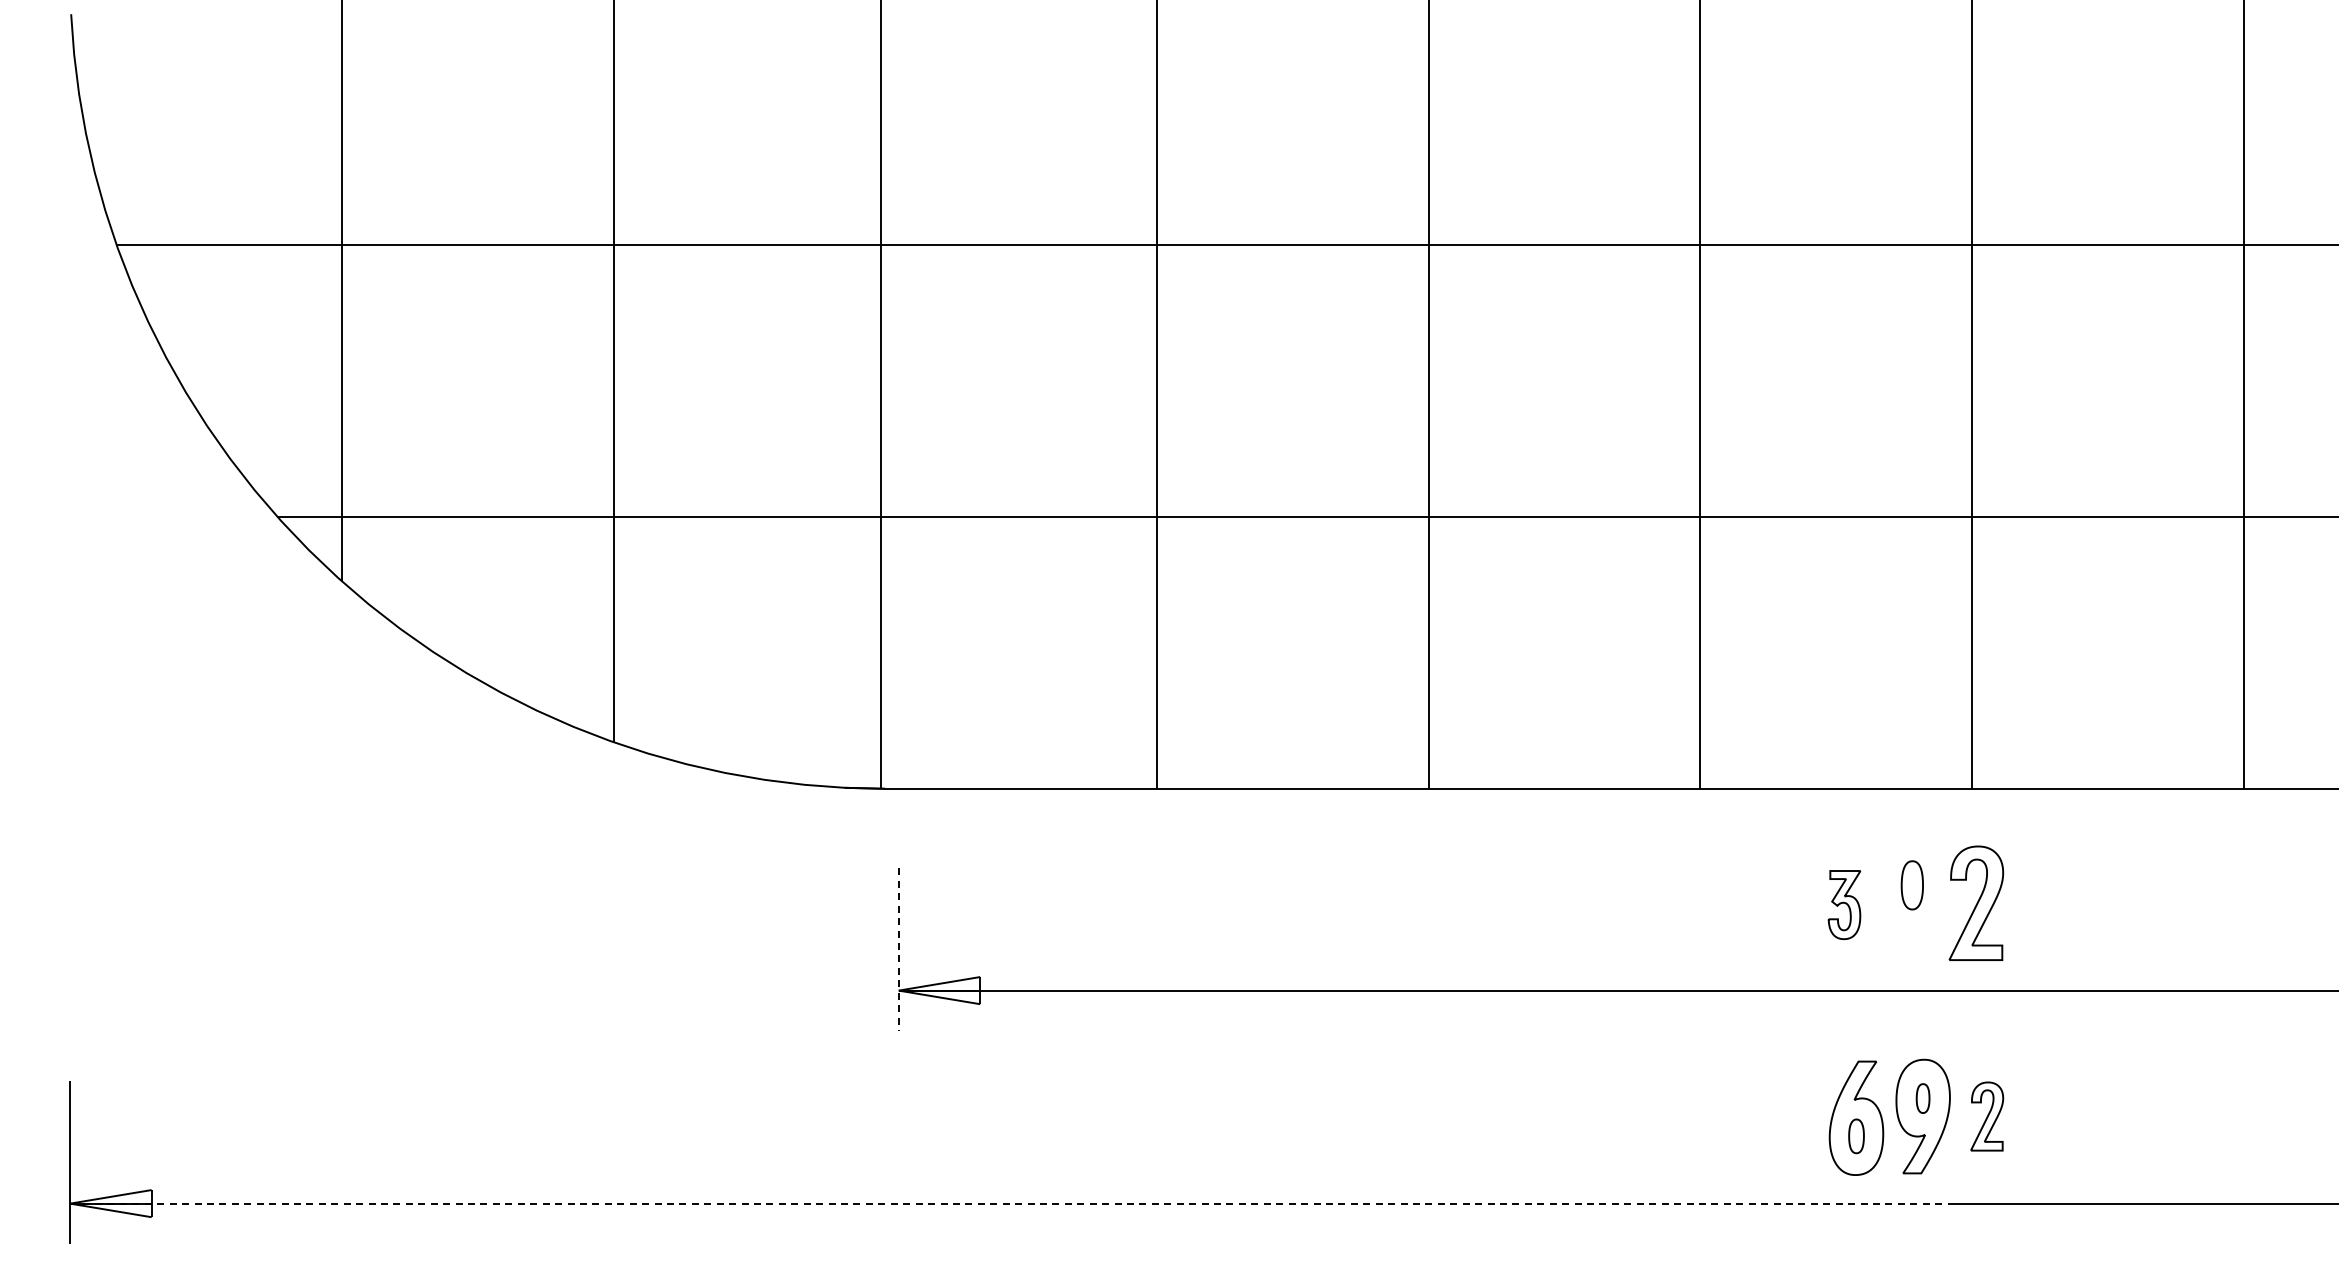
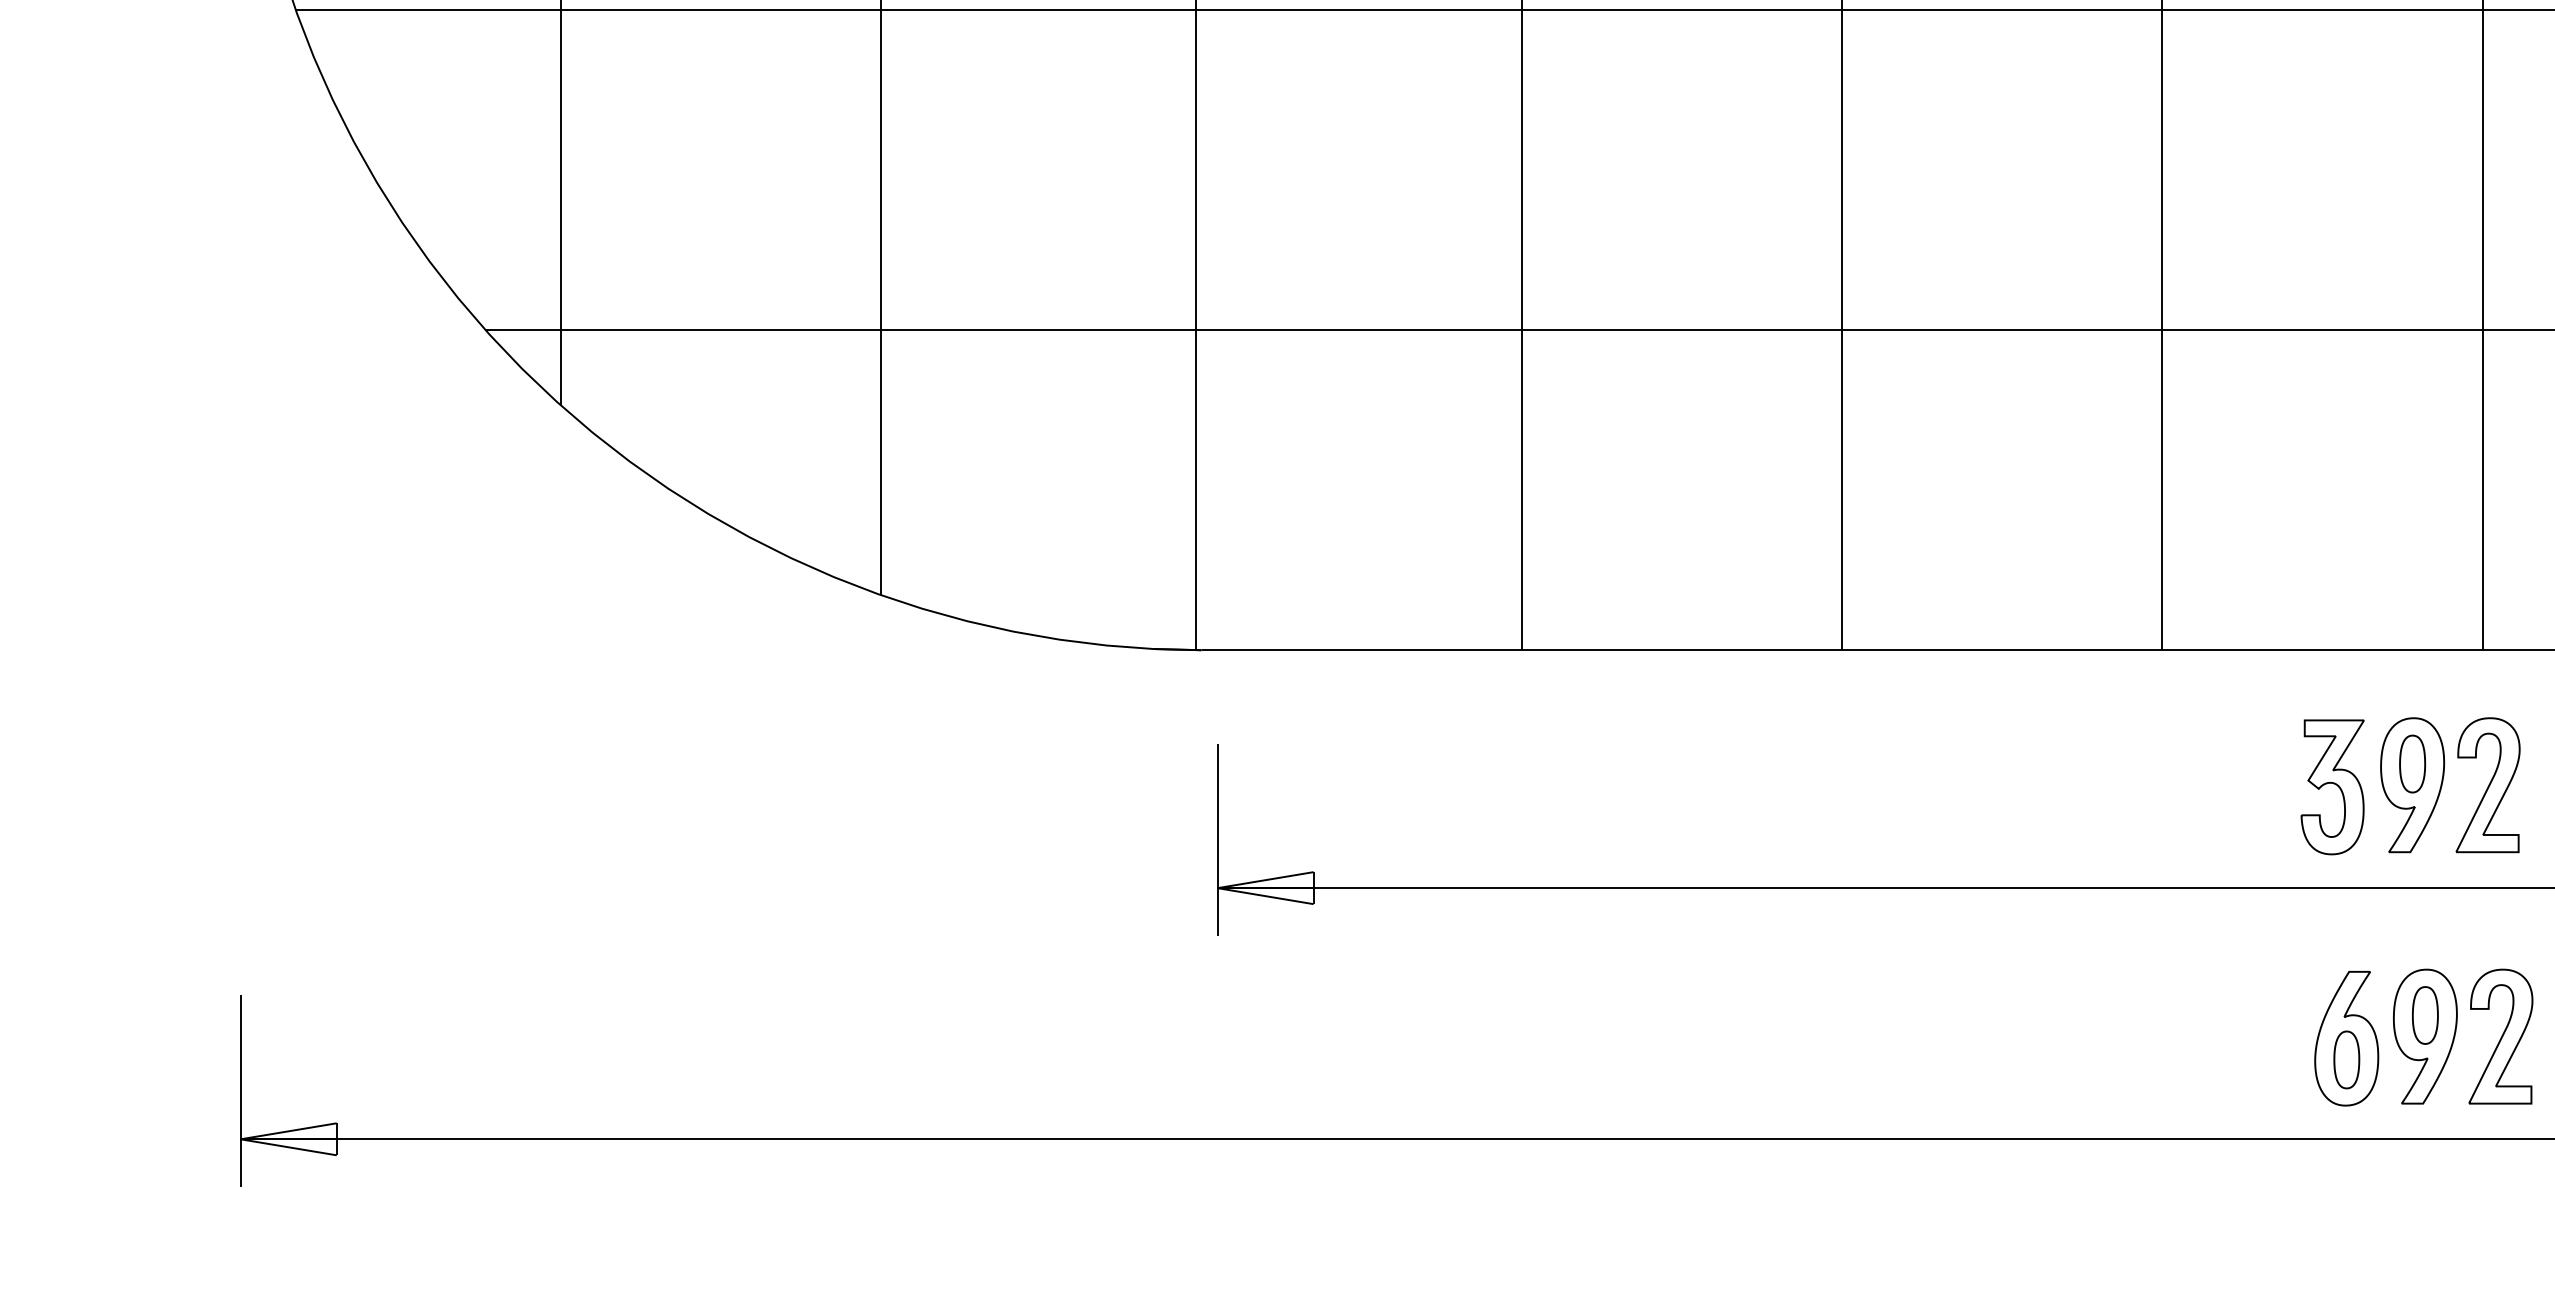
part: (1911, 902) -> (2411, 784), added
part: (1844, 904) -> (2332, 786), size x1.67
line: (898, 949) -> (1217, 839), dashed -> solid
part: (1922, 1098) -> (2424, 1015), size x1.67
part: (1986, 1116) -> (2500, 1036), size x1.67
part: (1856, 1136) -> (2346, 1060), size x1.43
line: (1010, 1203) -> (1349, 1139), dashed -> solid

